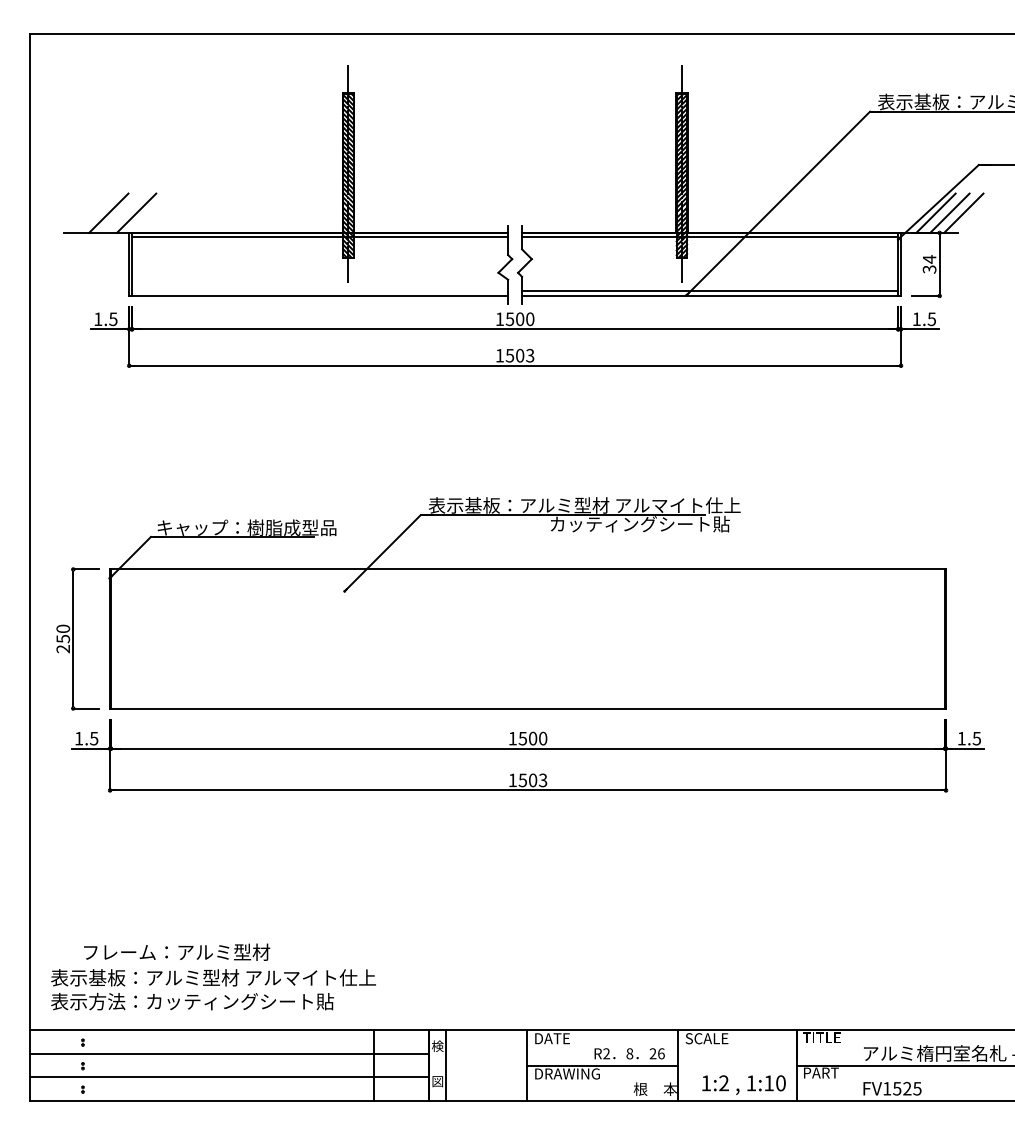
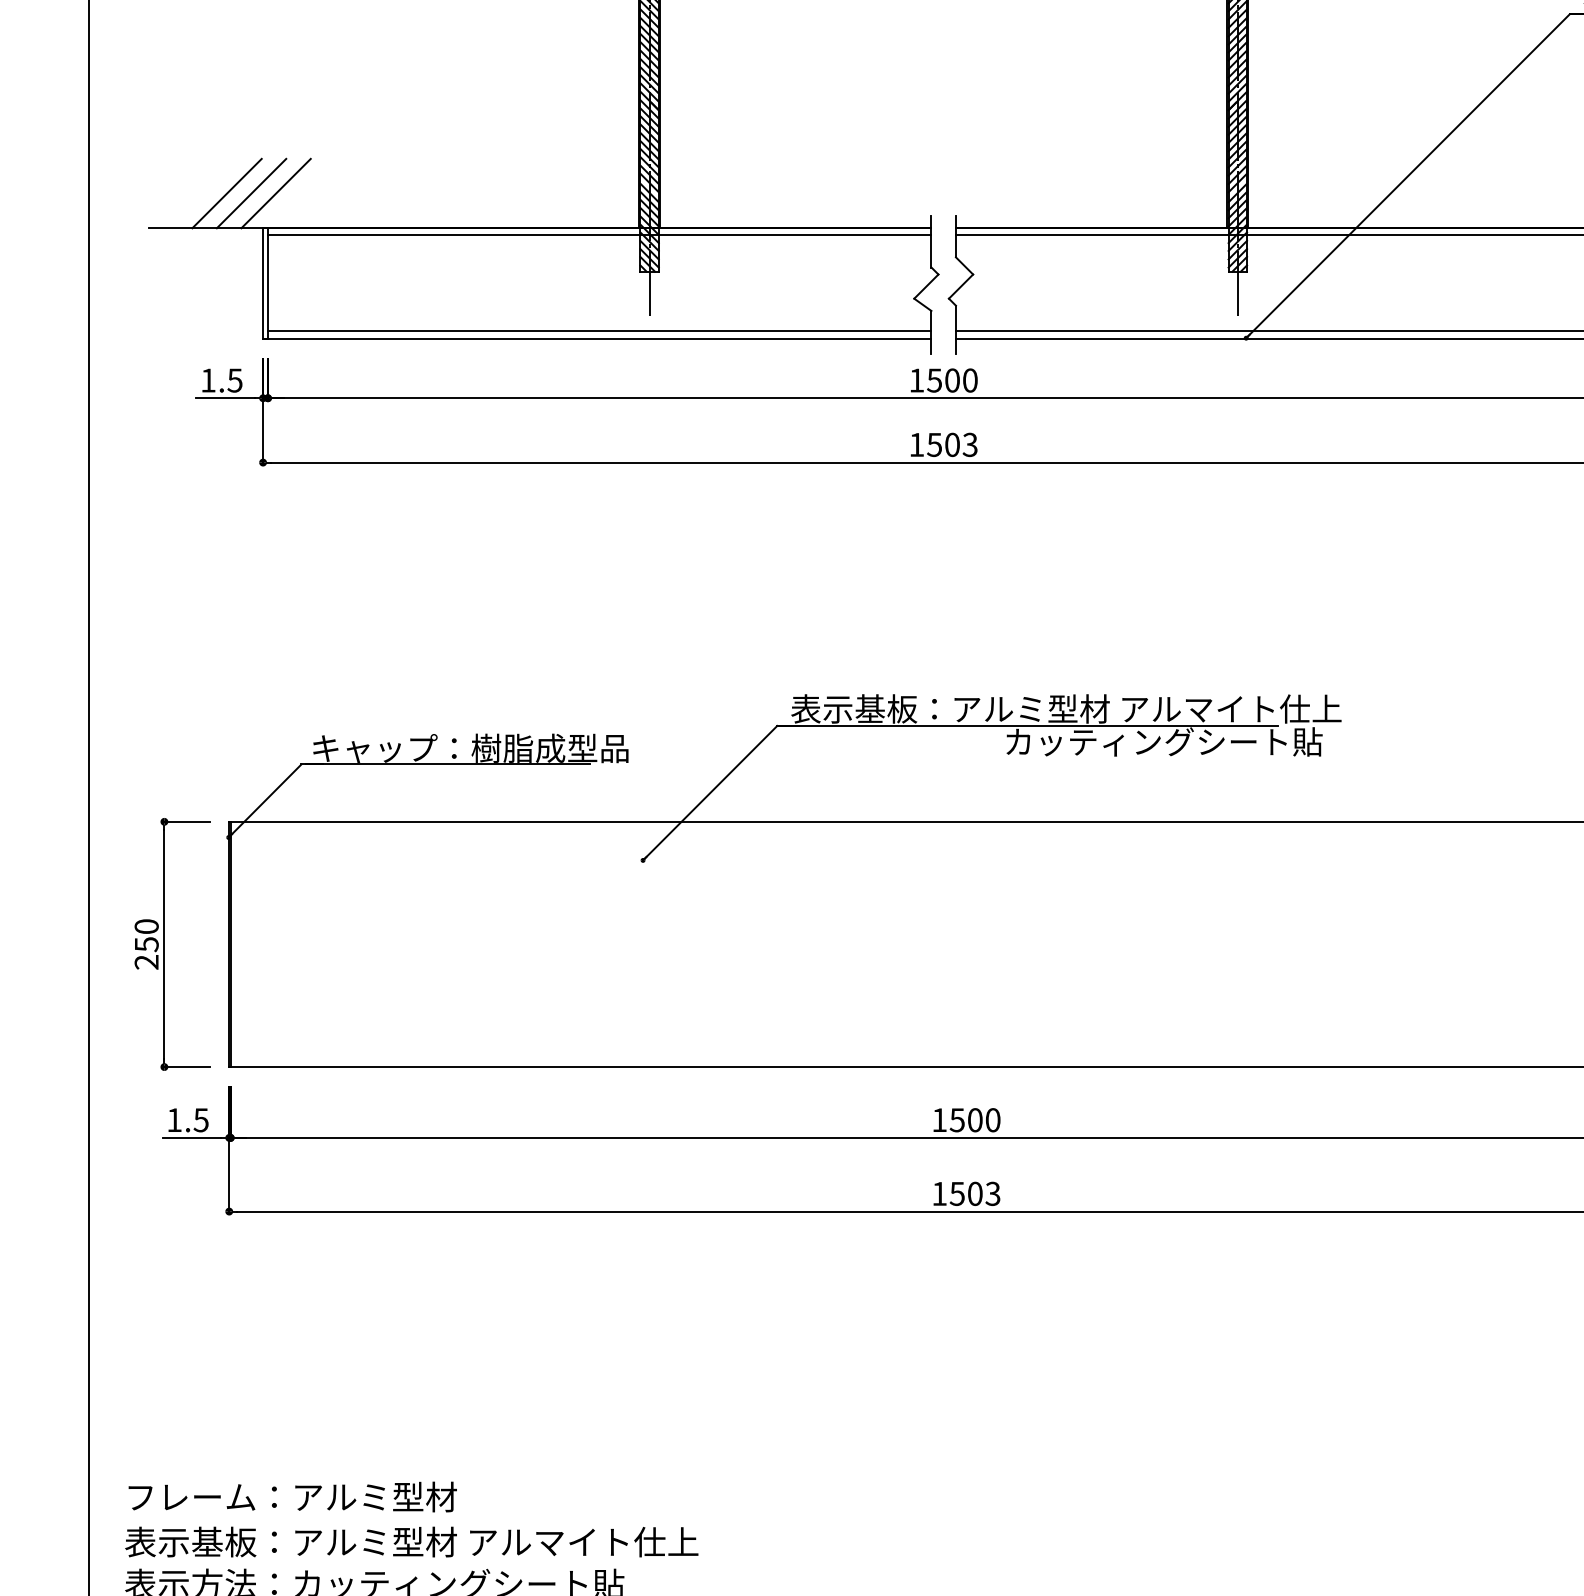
line: (122, 212) -> (251, 192), added
line: (320, 291) -> (600, 331), added
text: (177, 951) -> (293, 1495), moved

